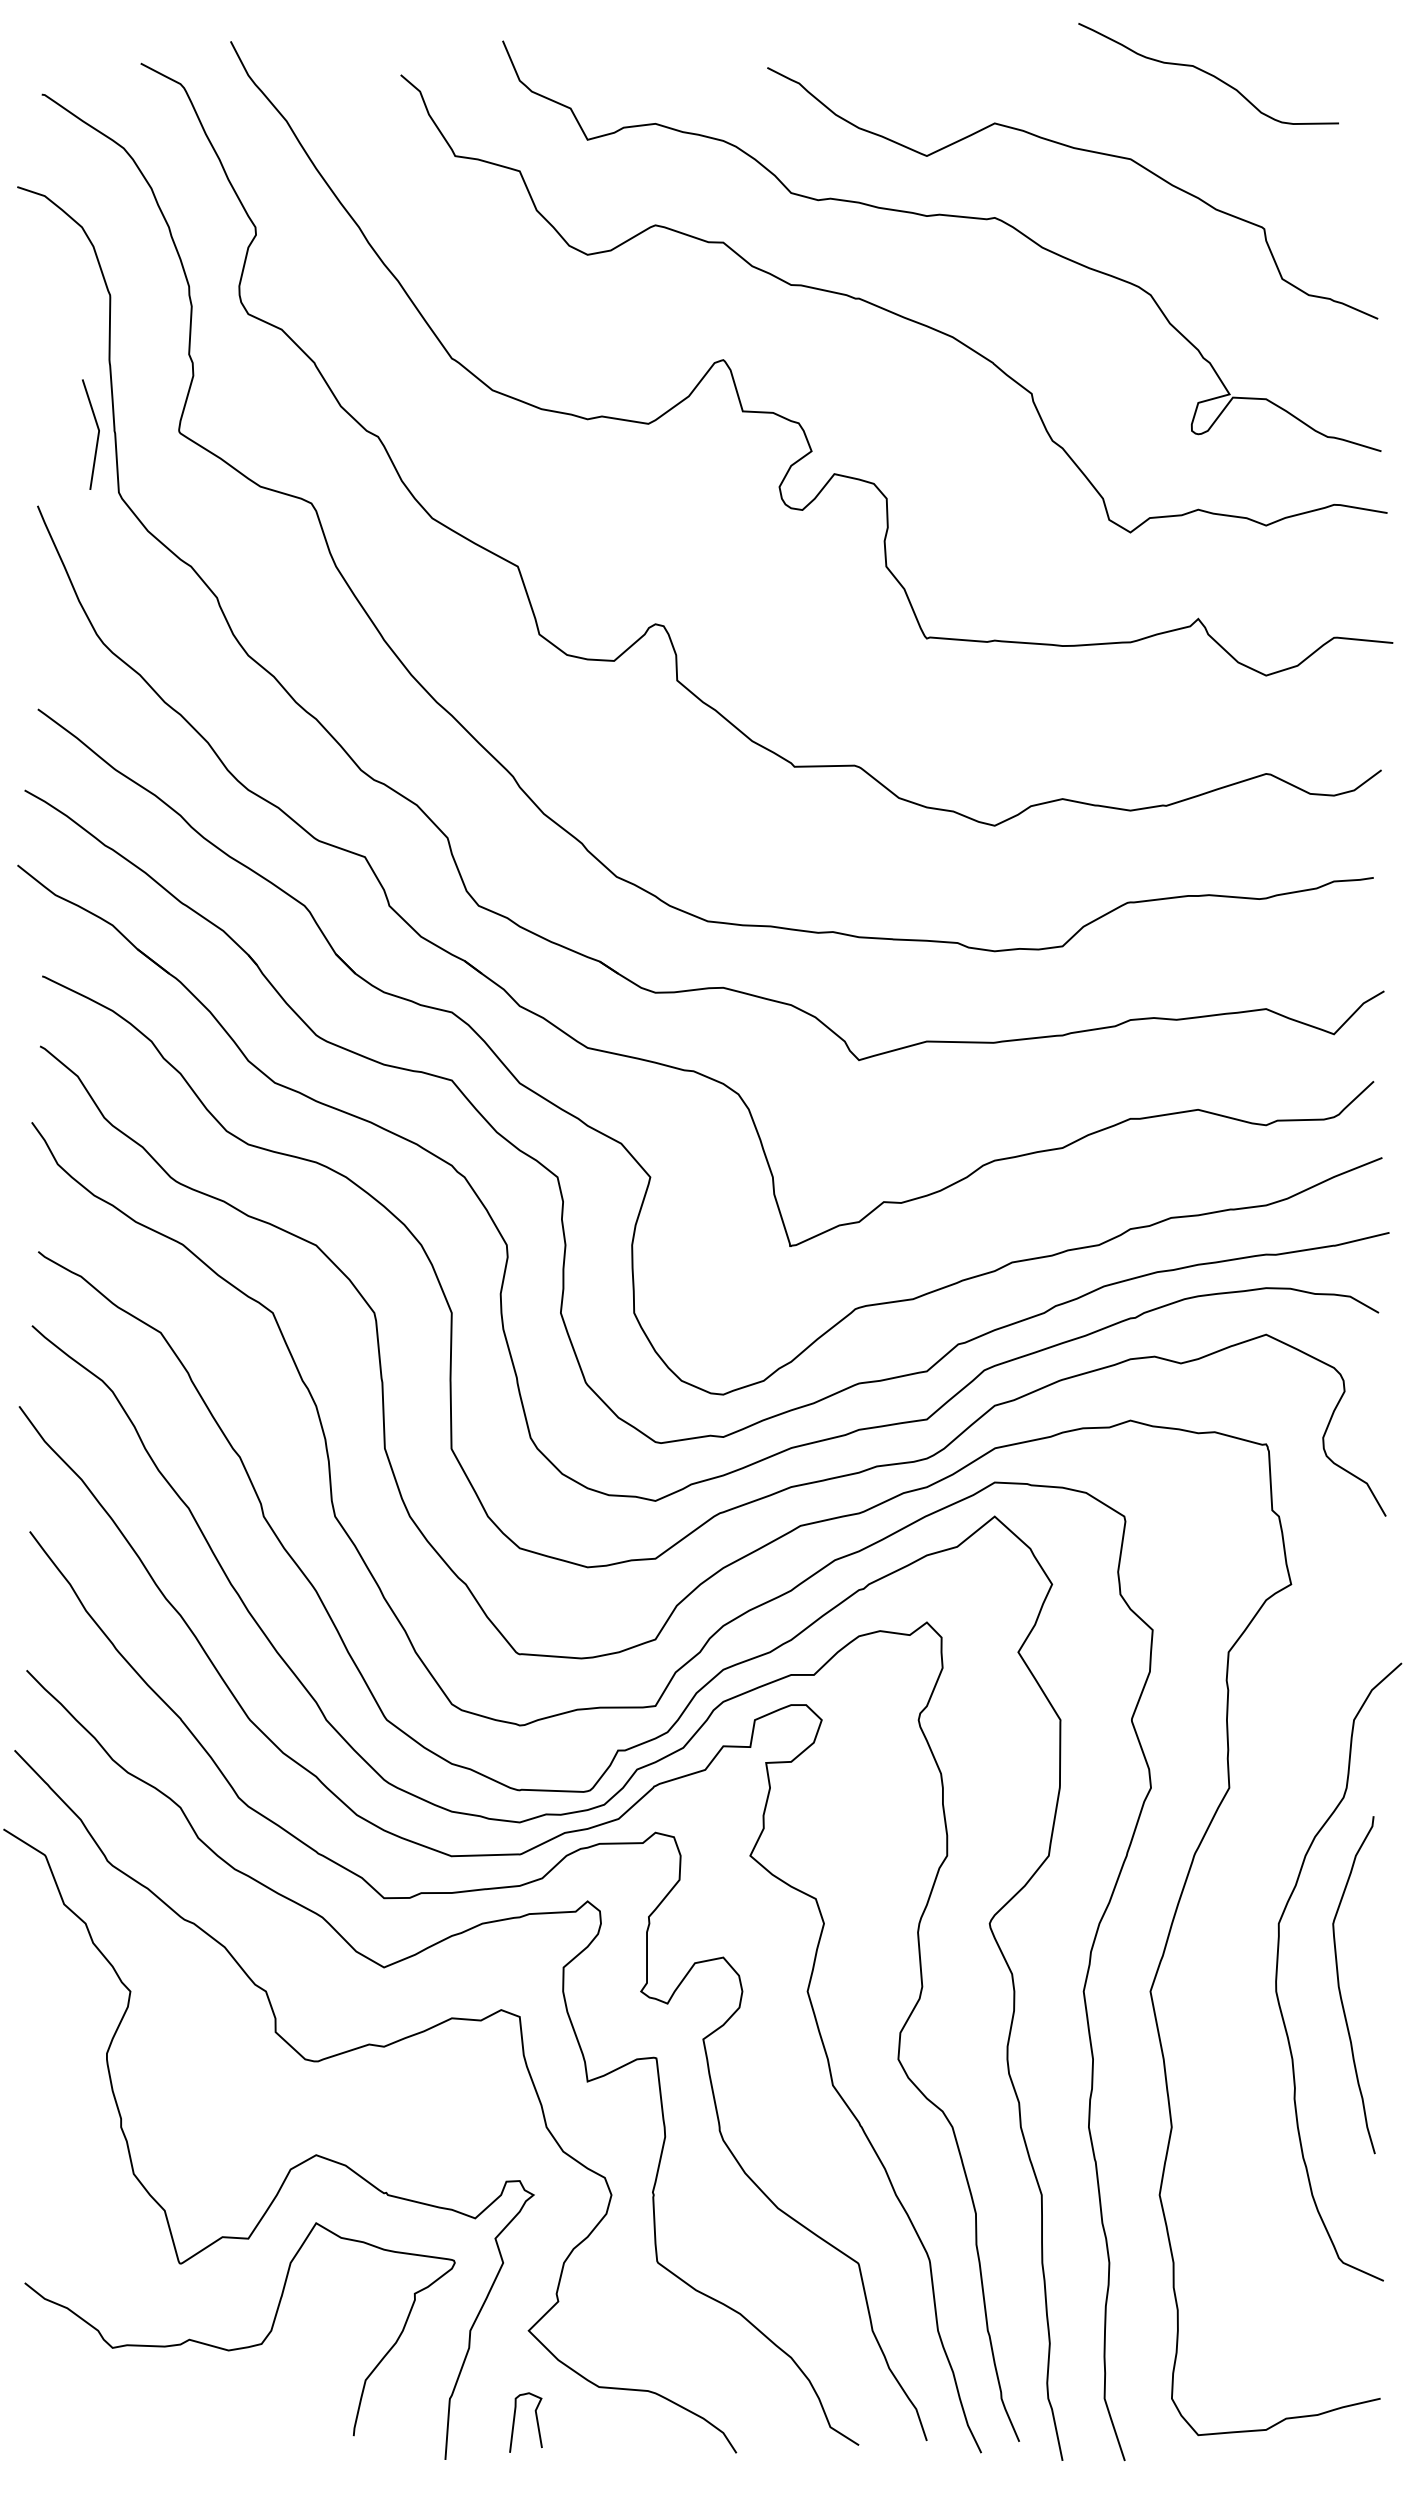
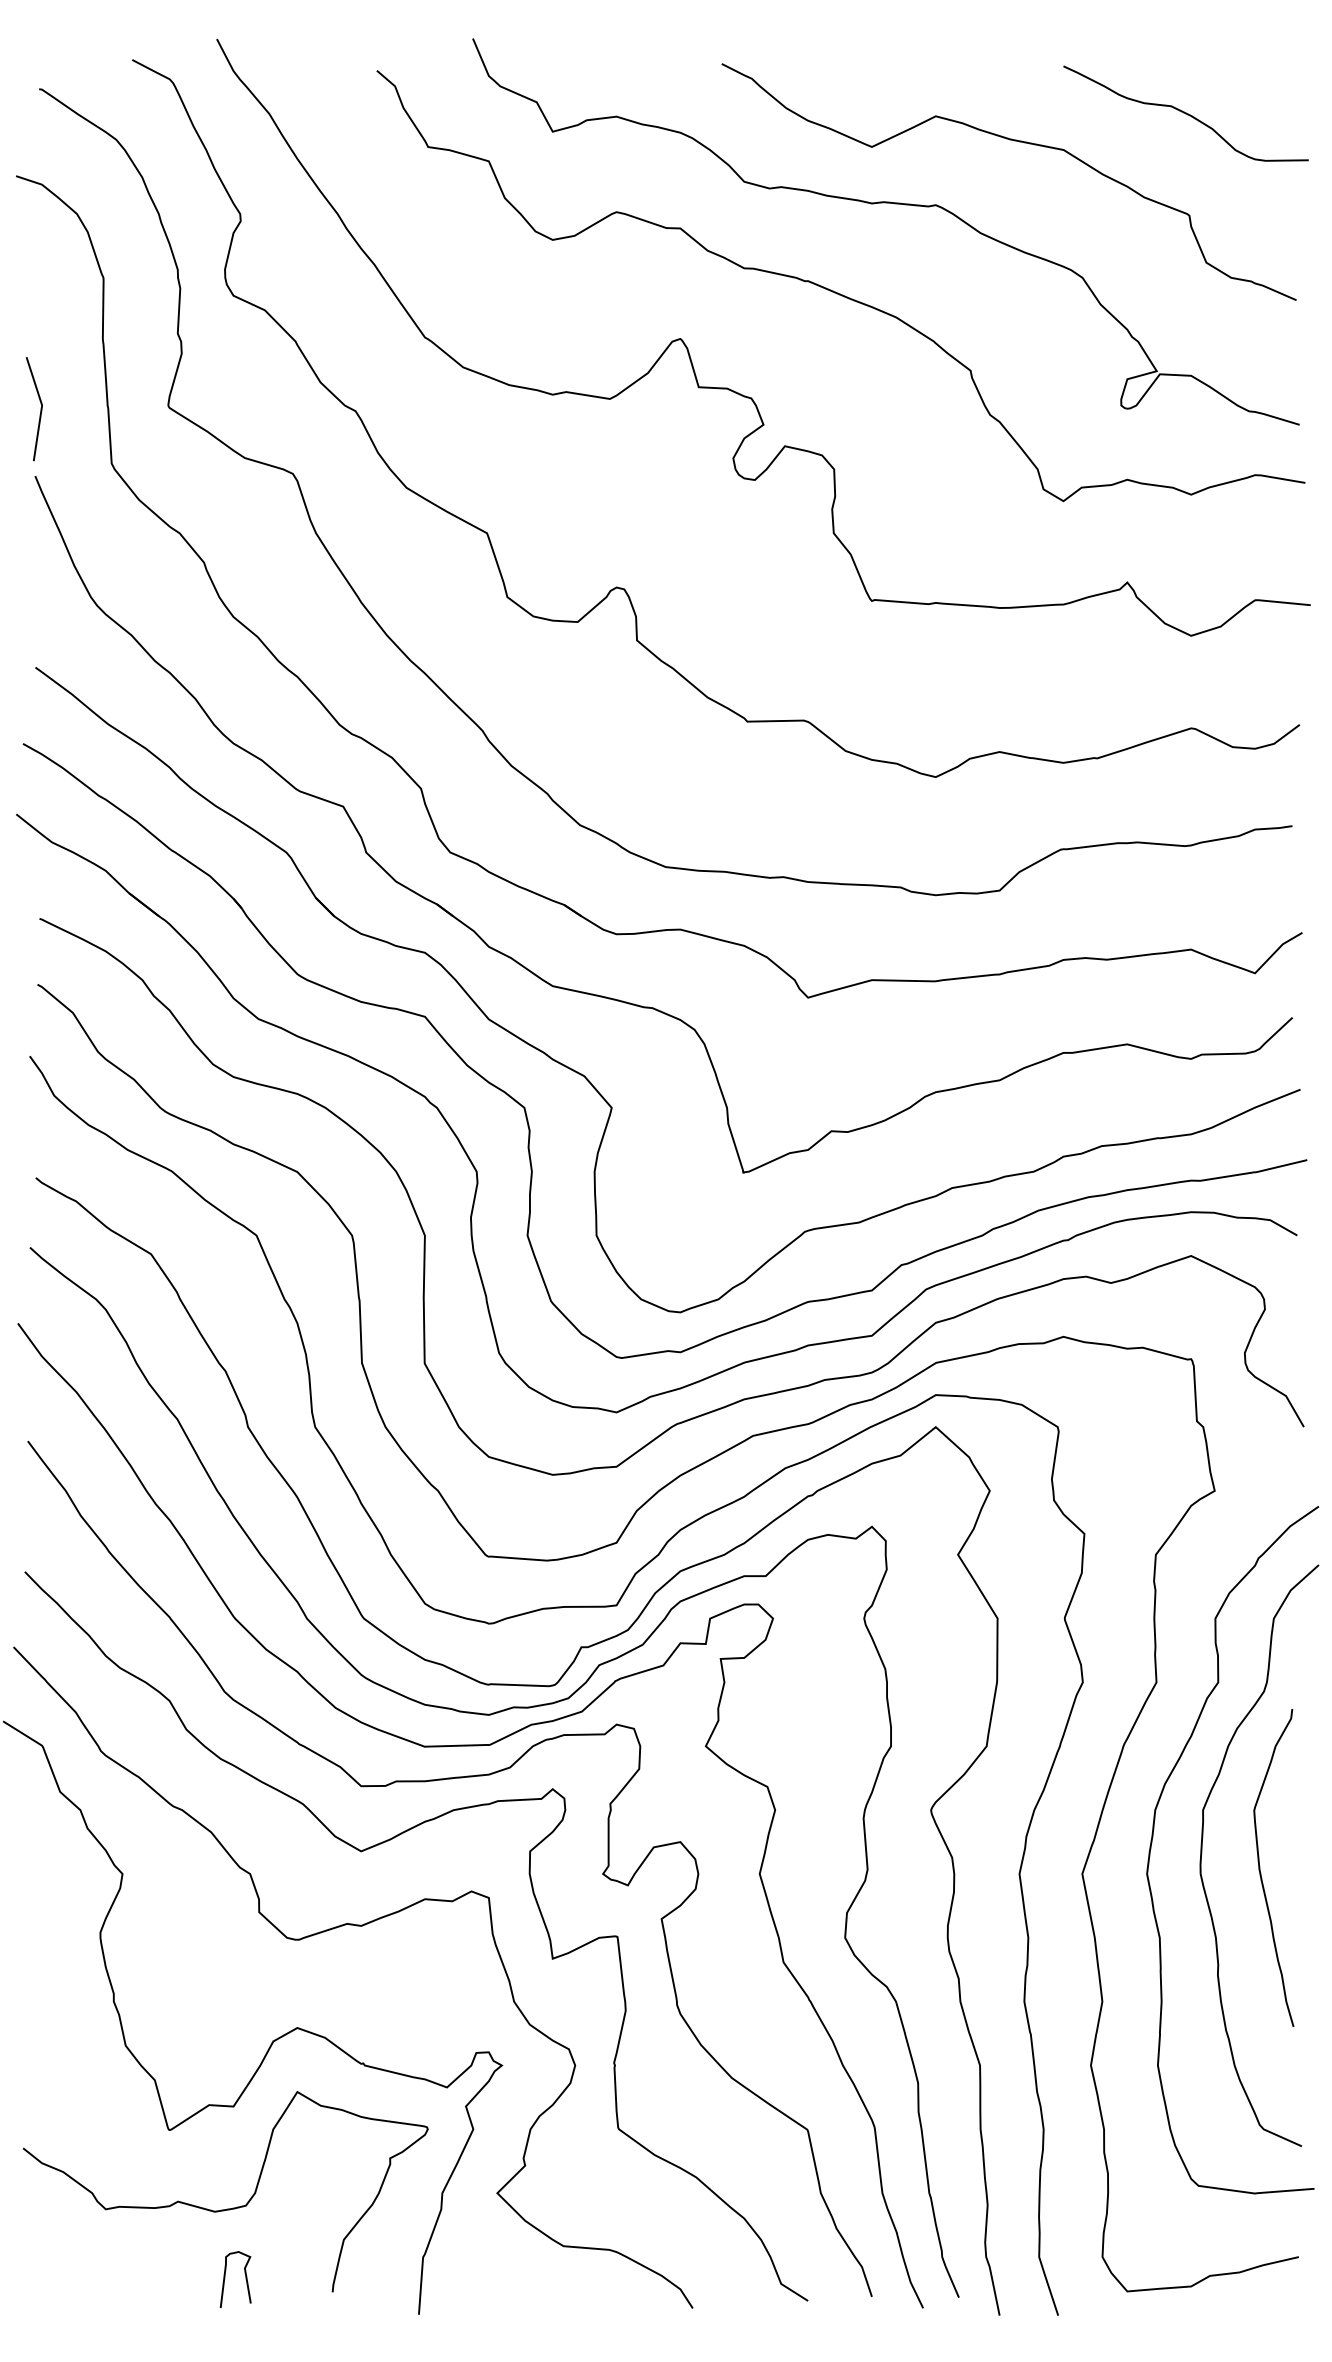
curve: (1208, 73) -> (1185, 113), moved
curve: (97, 435) -> (40, 409), moved
curve: (1226, 1952) -> (1153, 1837), added
curve: (515, 2422) -> (225, 2279), moved

